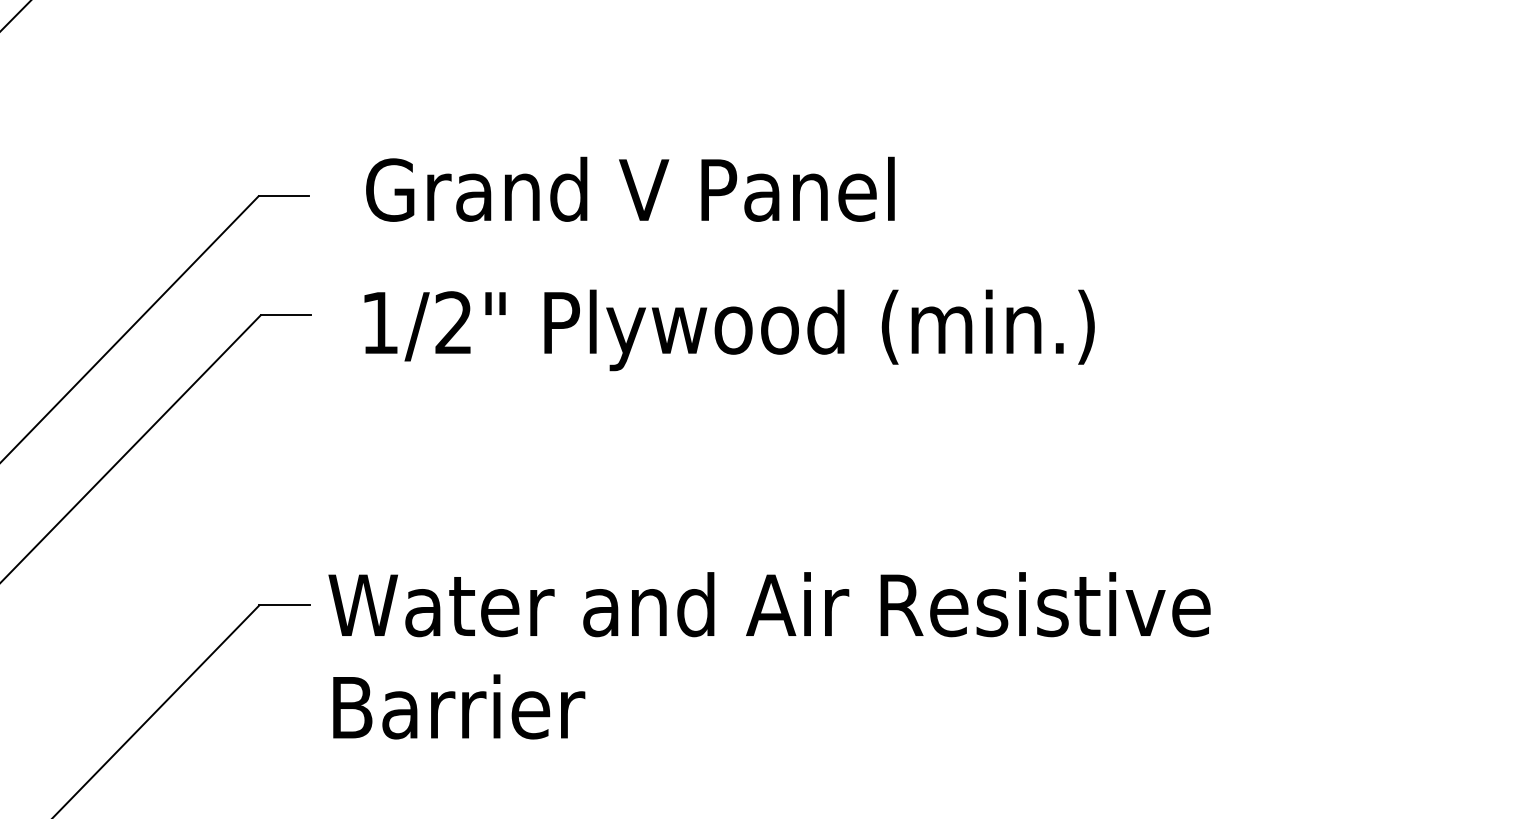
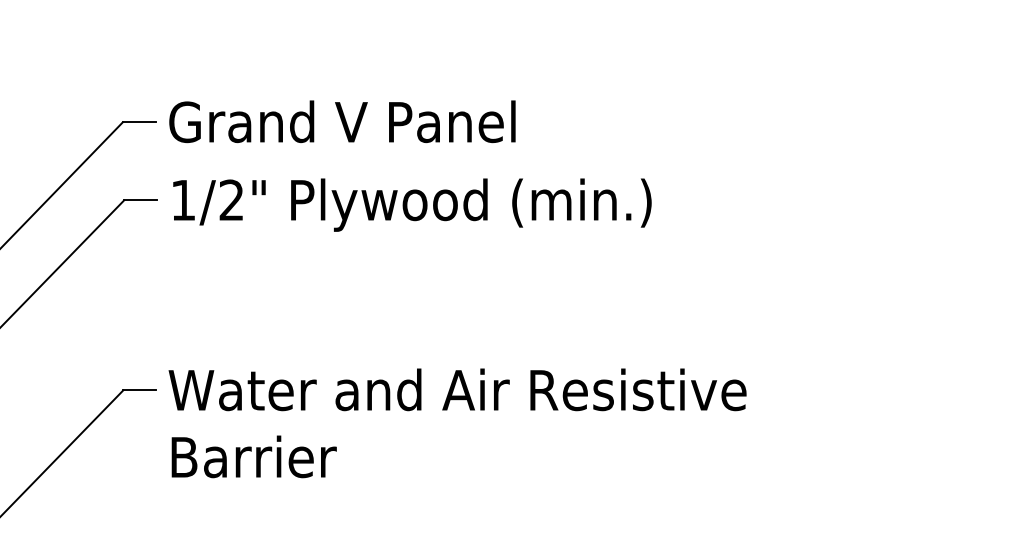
text: (630, 188) -> (342, 121), moved
text: (729, 329) -> (412, 204), moved

